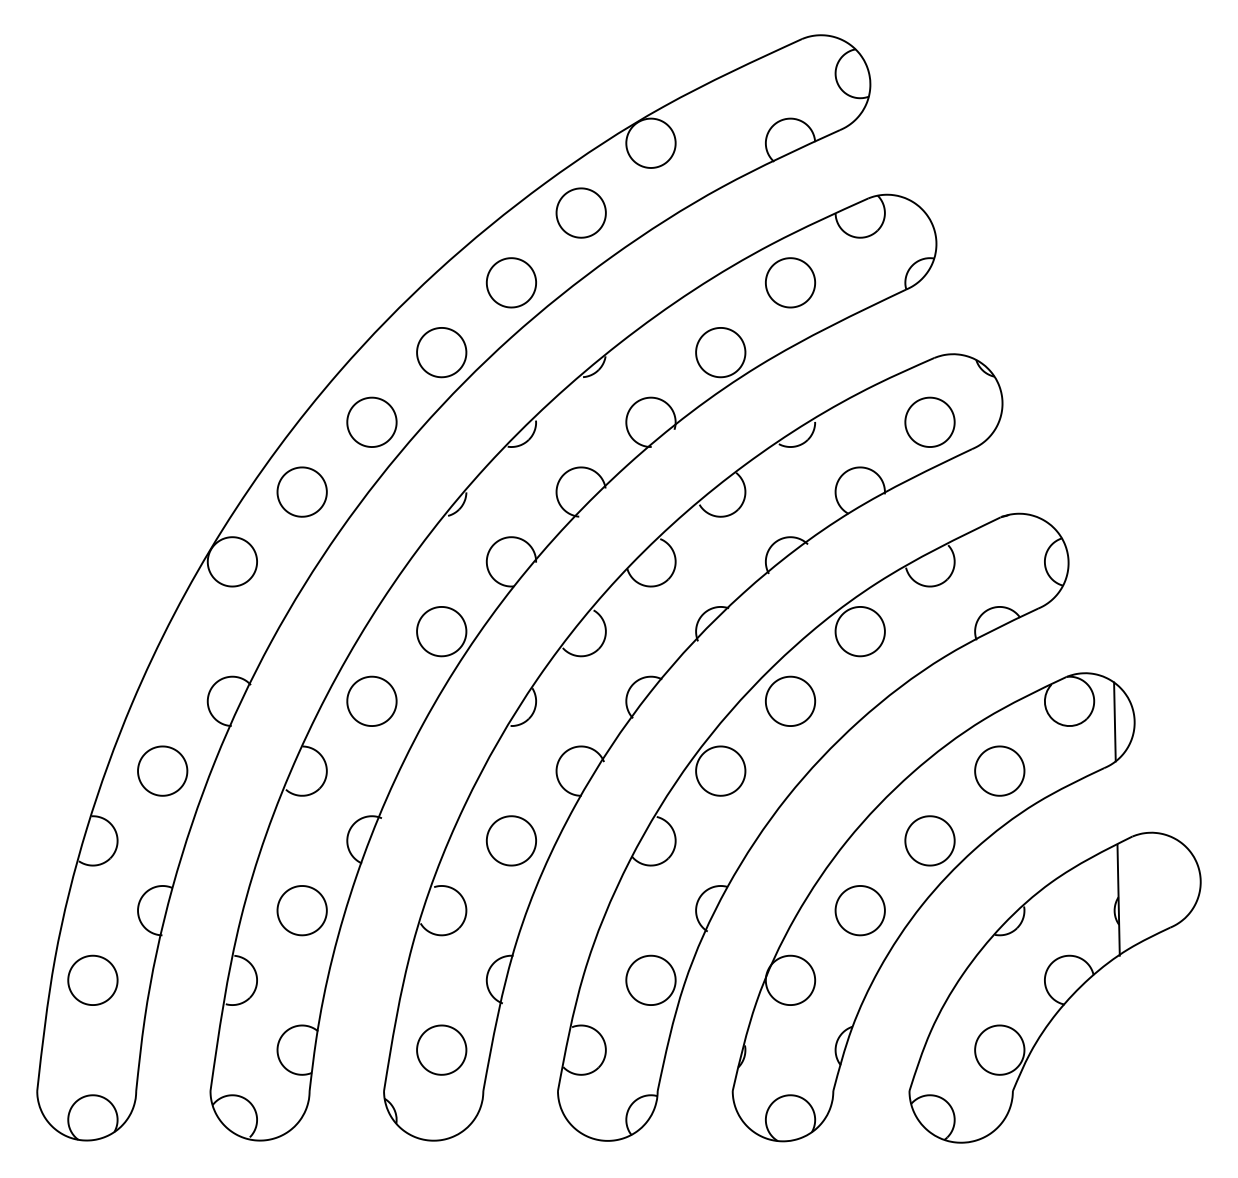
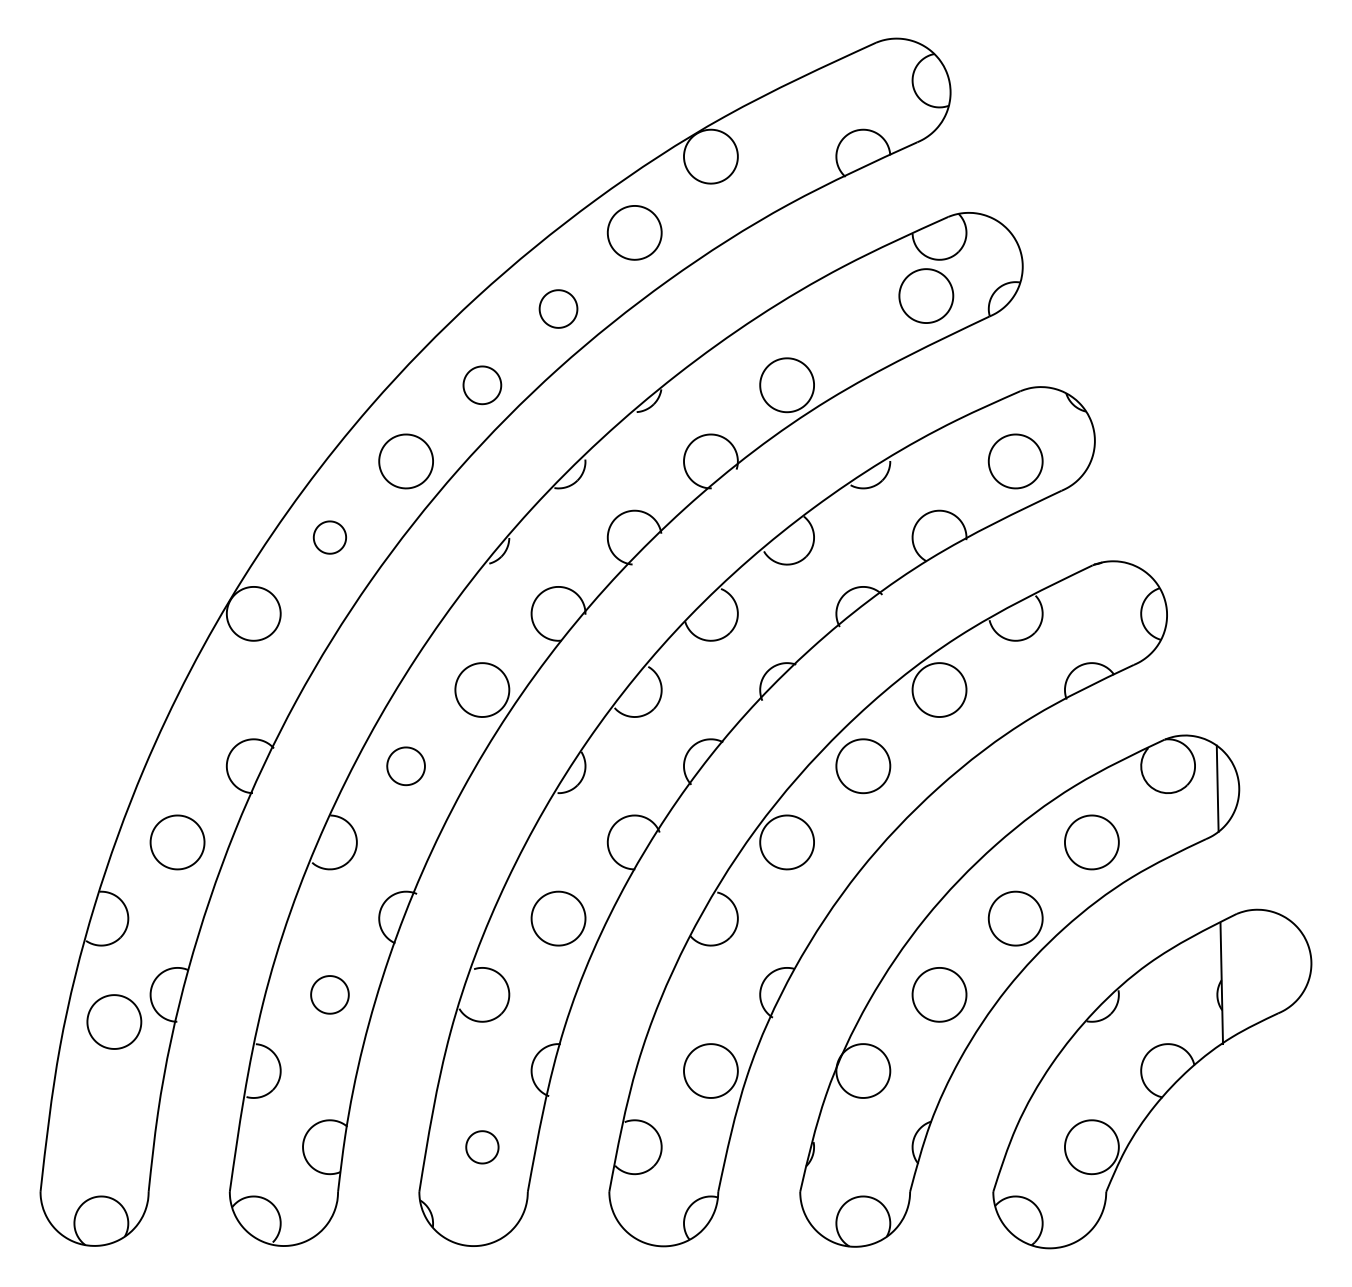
part: (511, 282) -> (558, 308), size x0.7
part: (790, 282) -> (926, 295), moved
part: (441, 352) -> (482, 385), size x0.7
part: (301, 491) -> (329, 537), size x0.6
part: (371, 701) -> (405, 766), size x0.7
part: (301, 910) -> (329, 994), size x0.7
part: (93, 979) -> (114, 1021), moved
part: (441, 1050) -> (482, 1147), size x0.6

